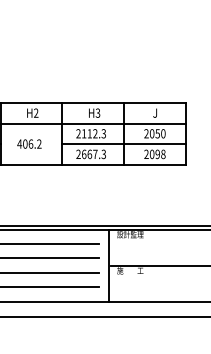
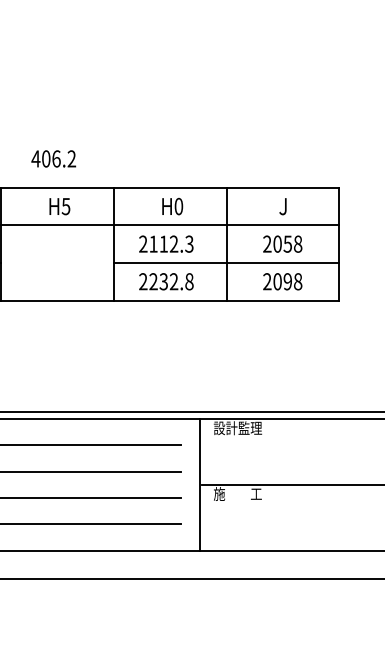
text: (36, 112) -> (66, 205), H2 -> H5
text: (97, 112) -> (177, 205), H3 -> H0
text: (163, 134) -> (298, 245), 2050 -> 2058
text: (29, 143) -> (53, 157), moved
text: (93, 154) -> (170, 281), 2667.3 -> 2232.8

